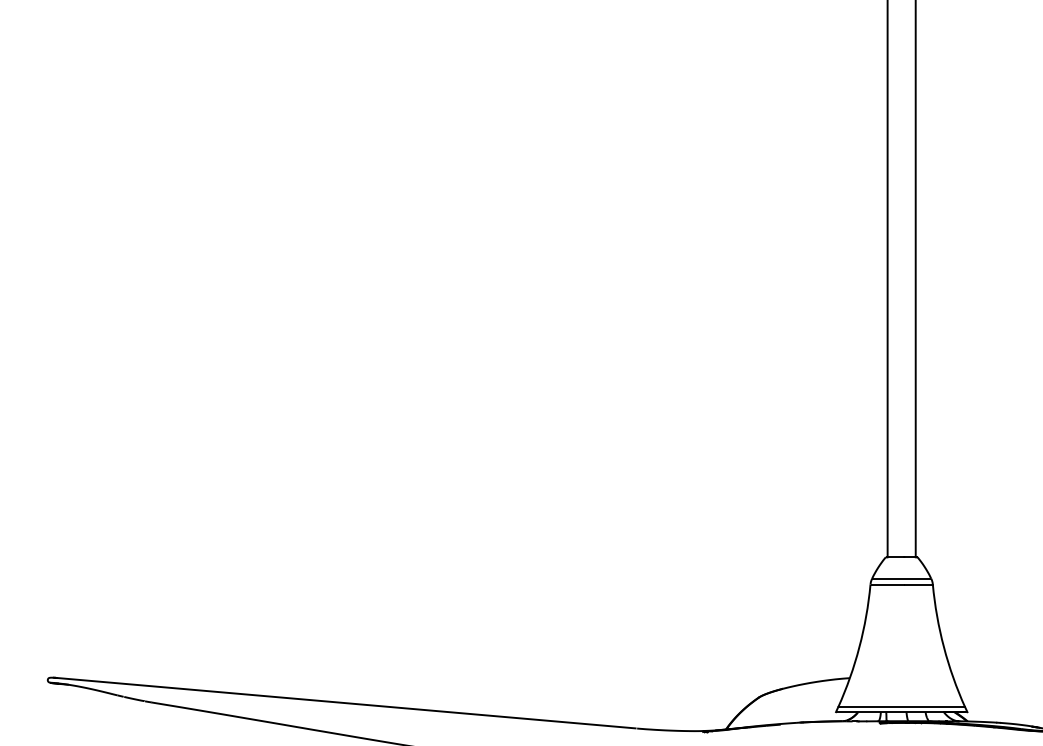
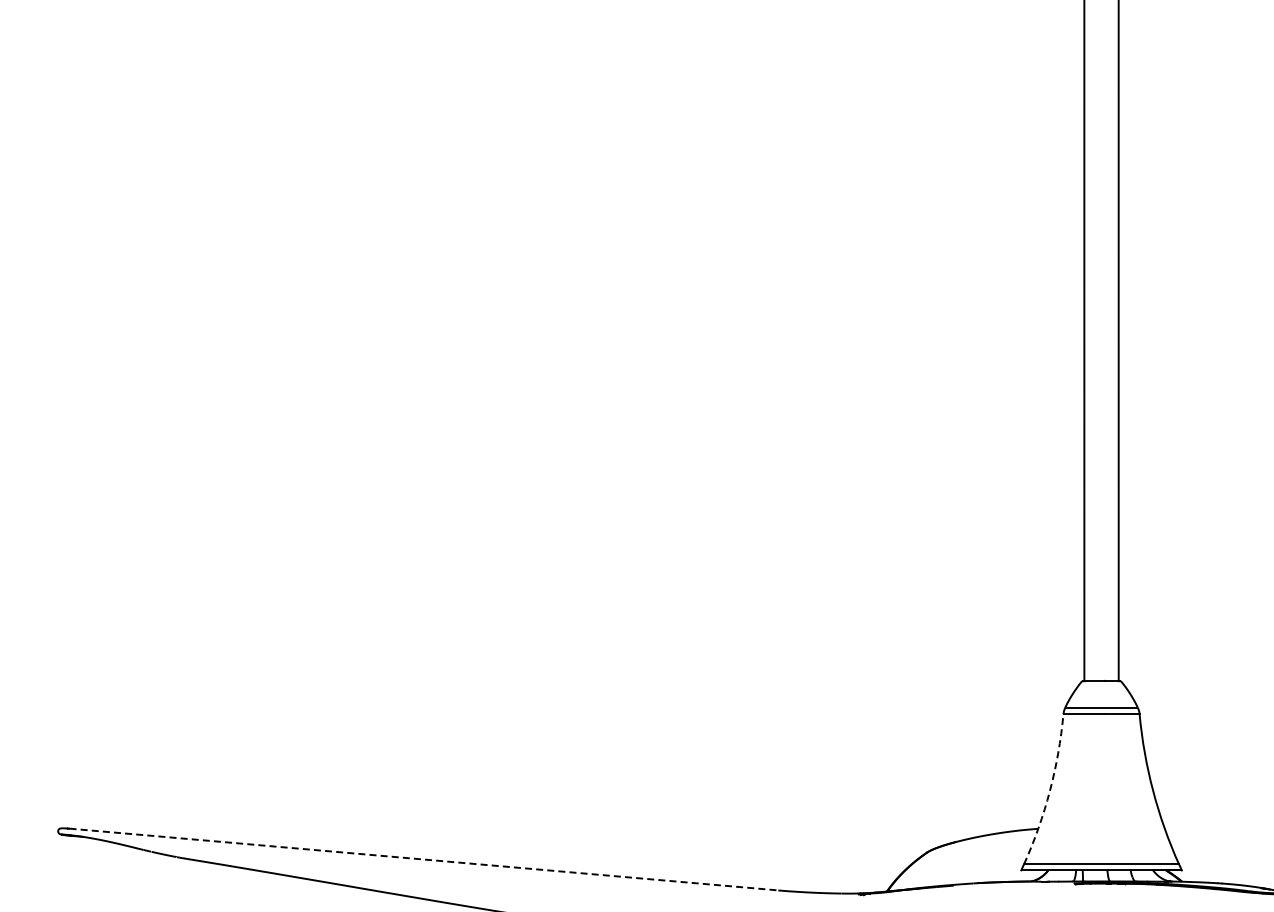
arc: (859, 647) -> (1049, 791), solid -> dashed
line: (344, 703) -> (420, 859), solid -> dashed

